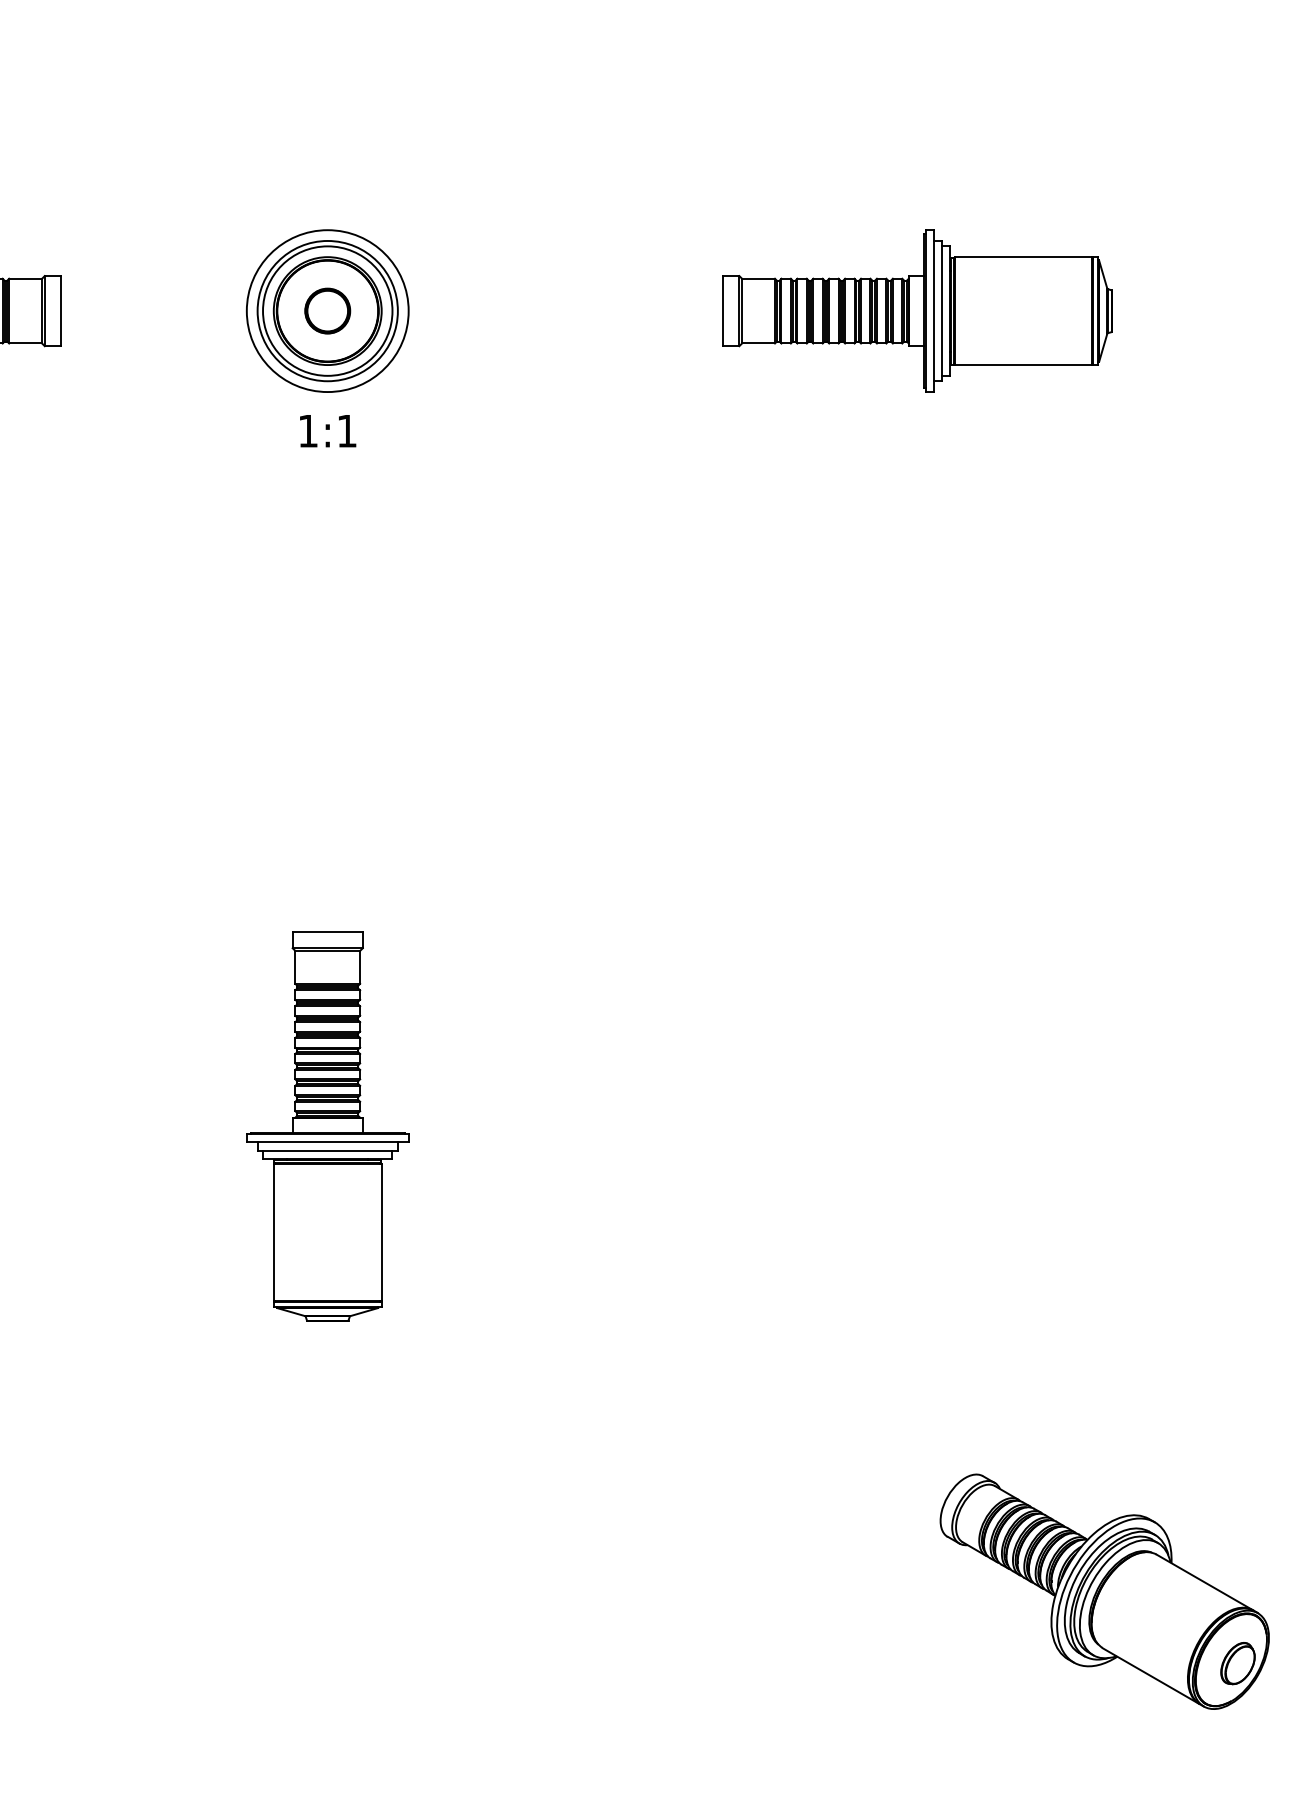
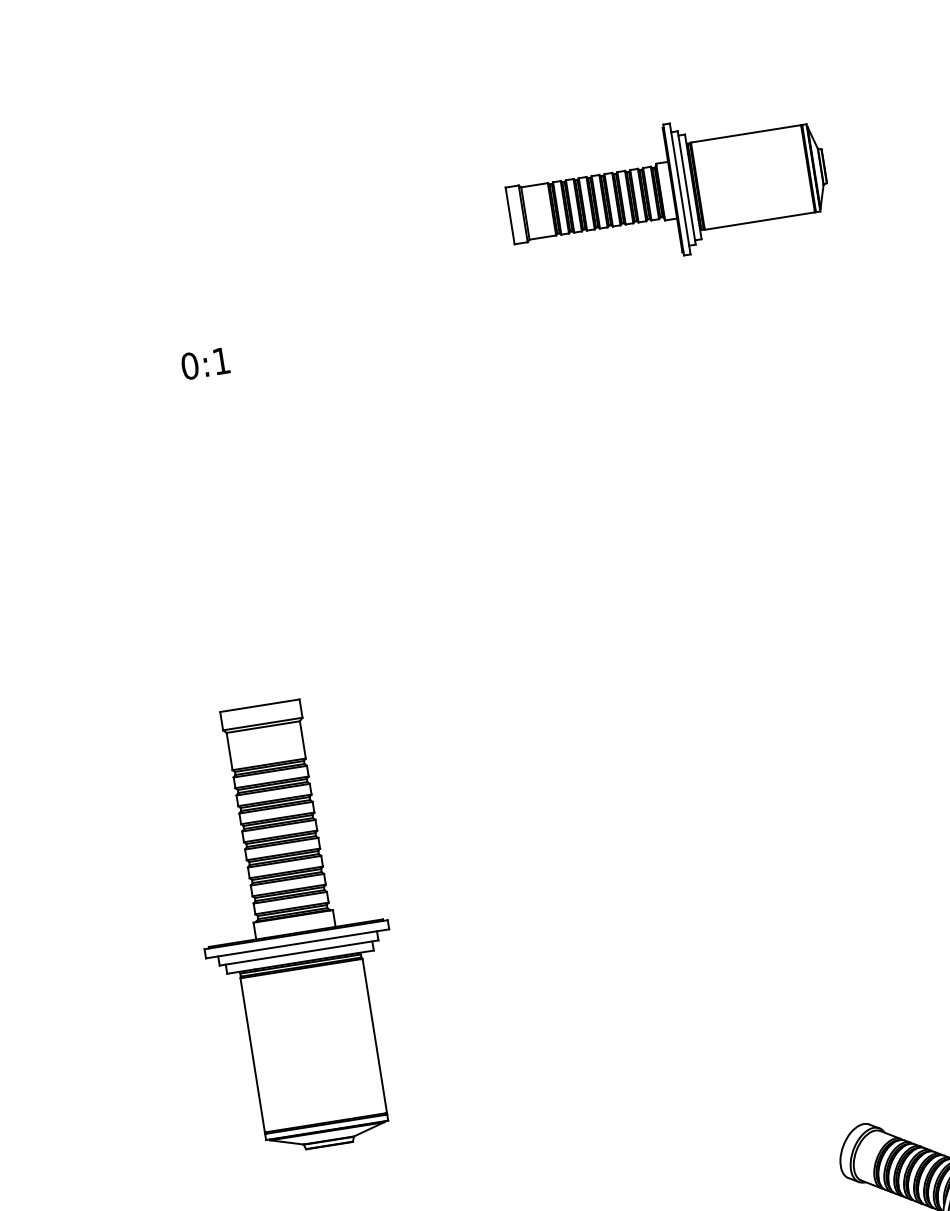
part: (327, 310) -> (190, 266), removed
text: (308, 430) -> (190, 365), 1:1 -> 0:1
part: (327, 1126) -> (294, 925), size x1.4

